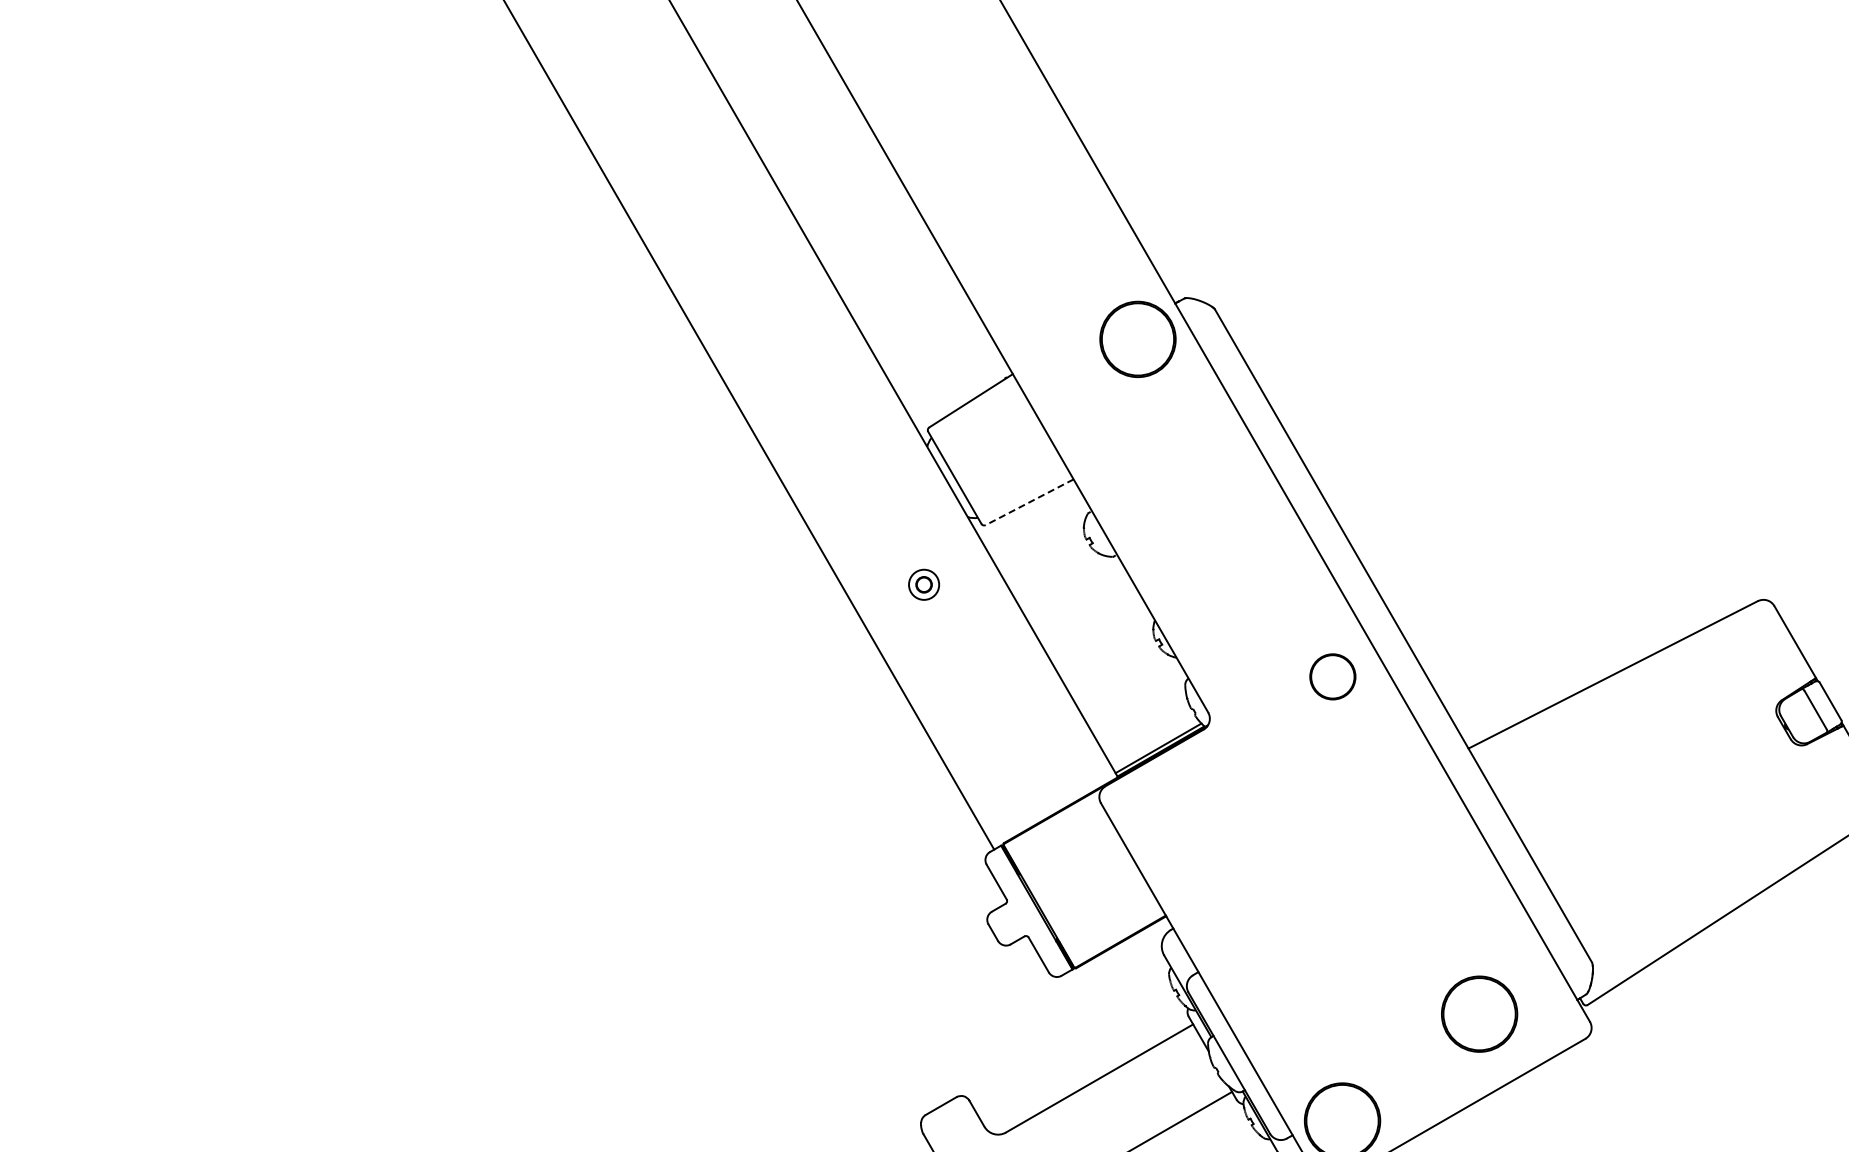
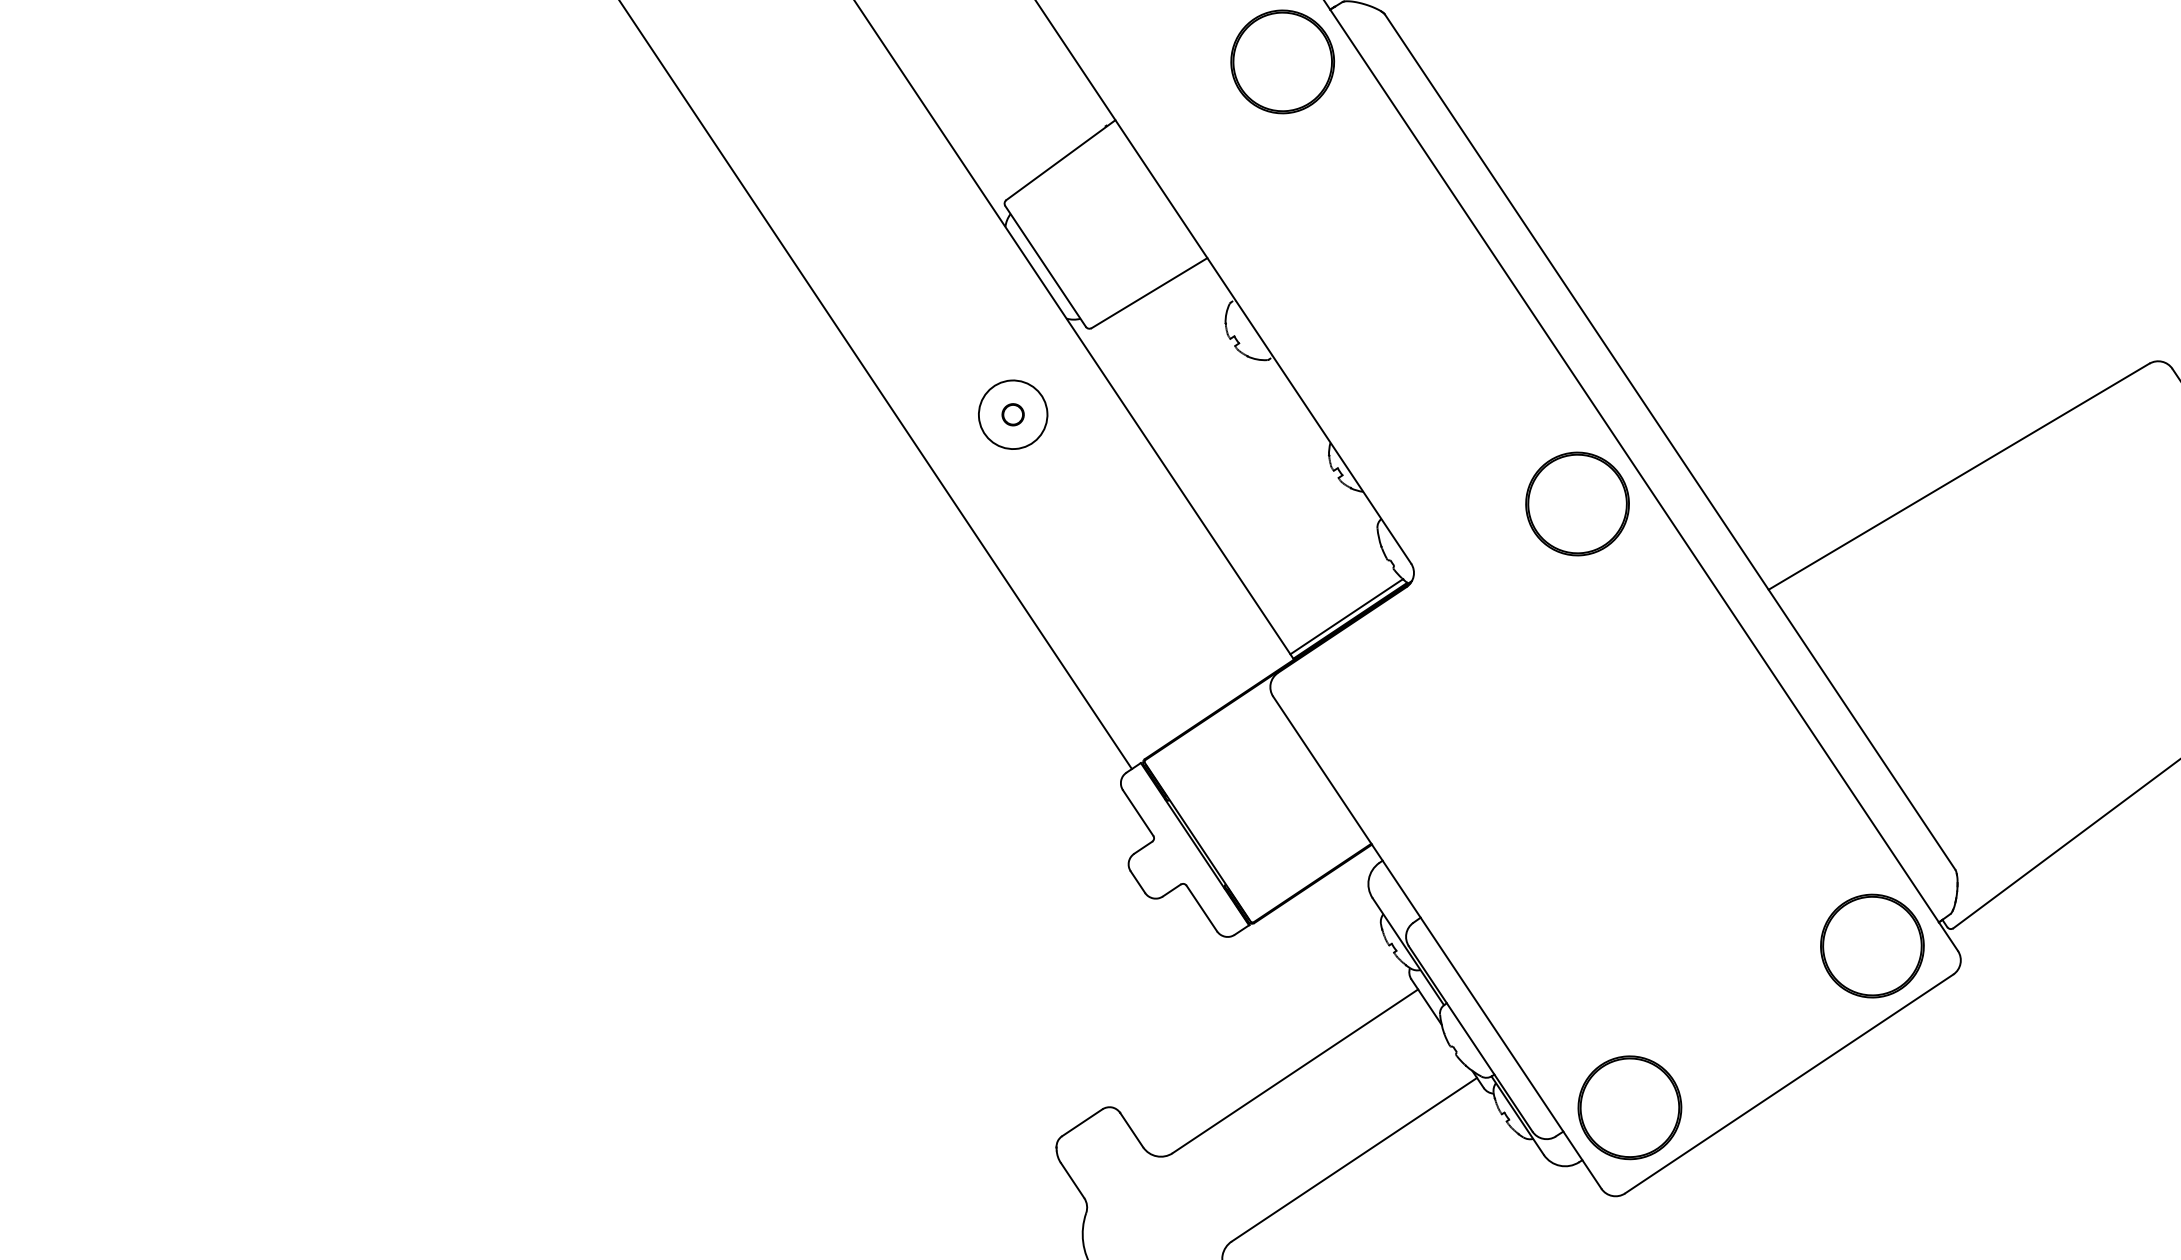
line: (1029, 502) -> (1149, 293), dashed -> solid
circle: (923, 584) -> (1012, 414), size x1.67
part: (1332, 676) -> (1577, 503), size x1.67
part: (1479, 1013) -> (1872, 945), moved

